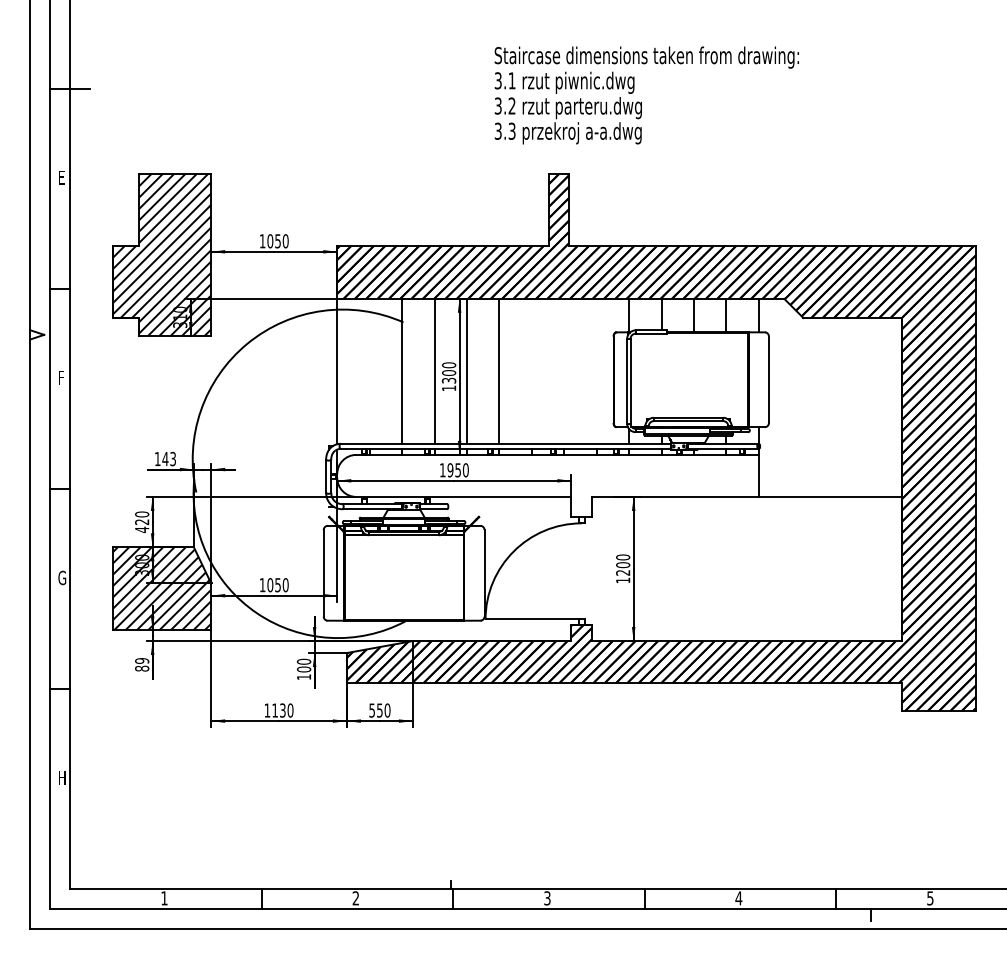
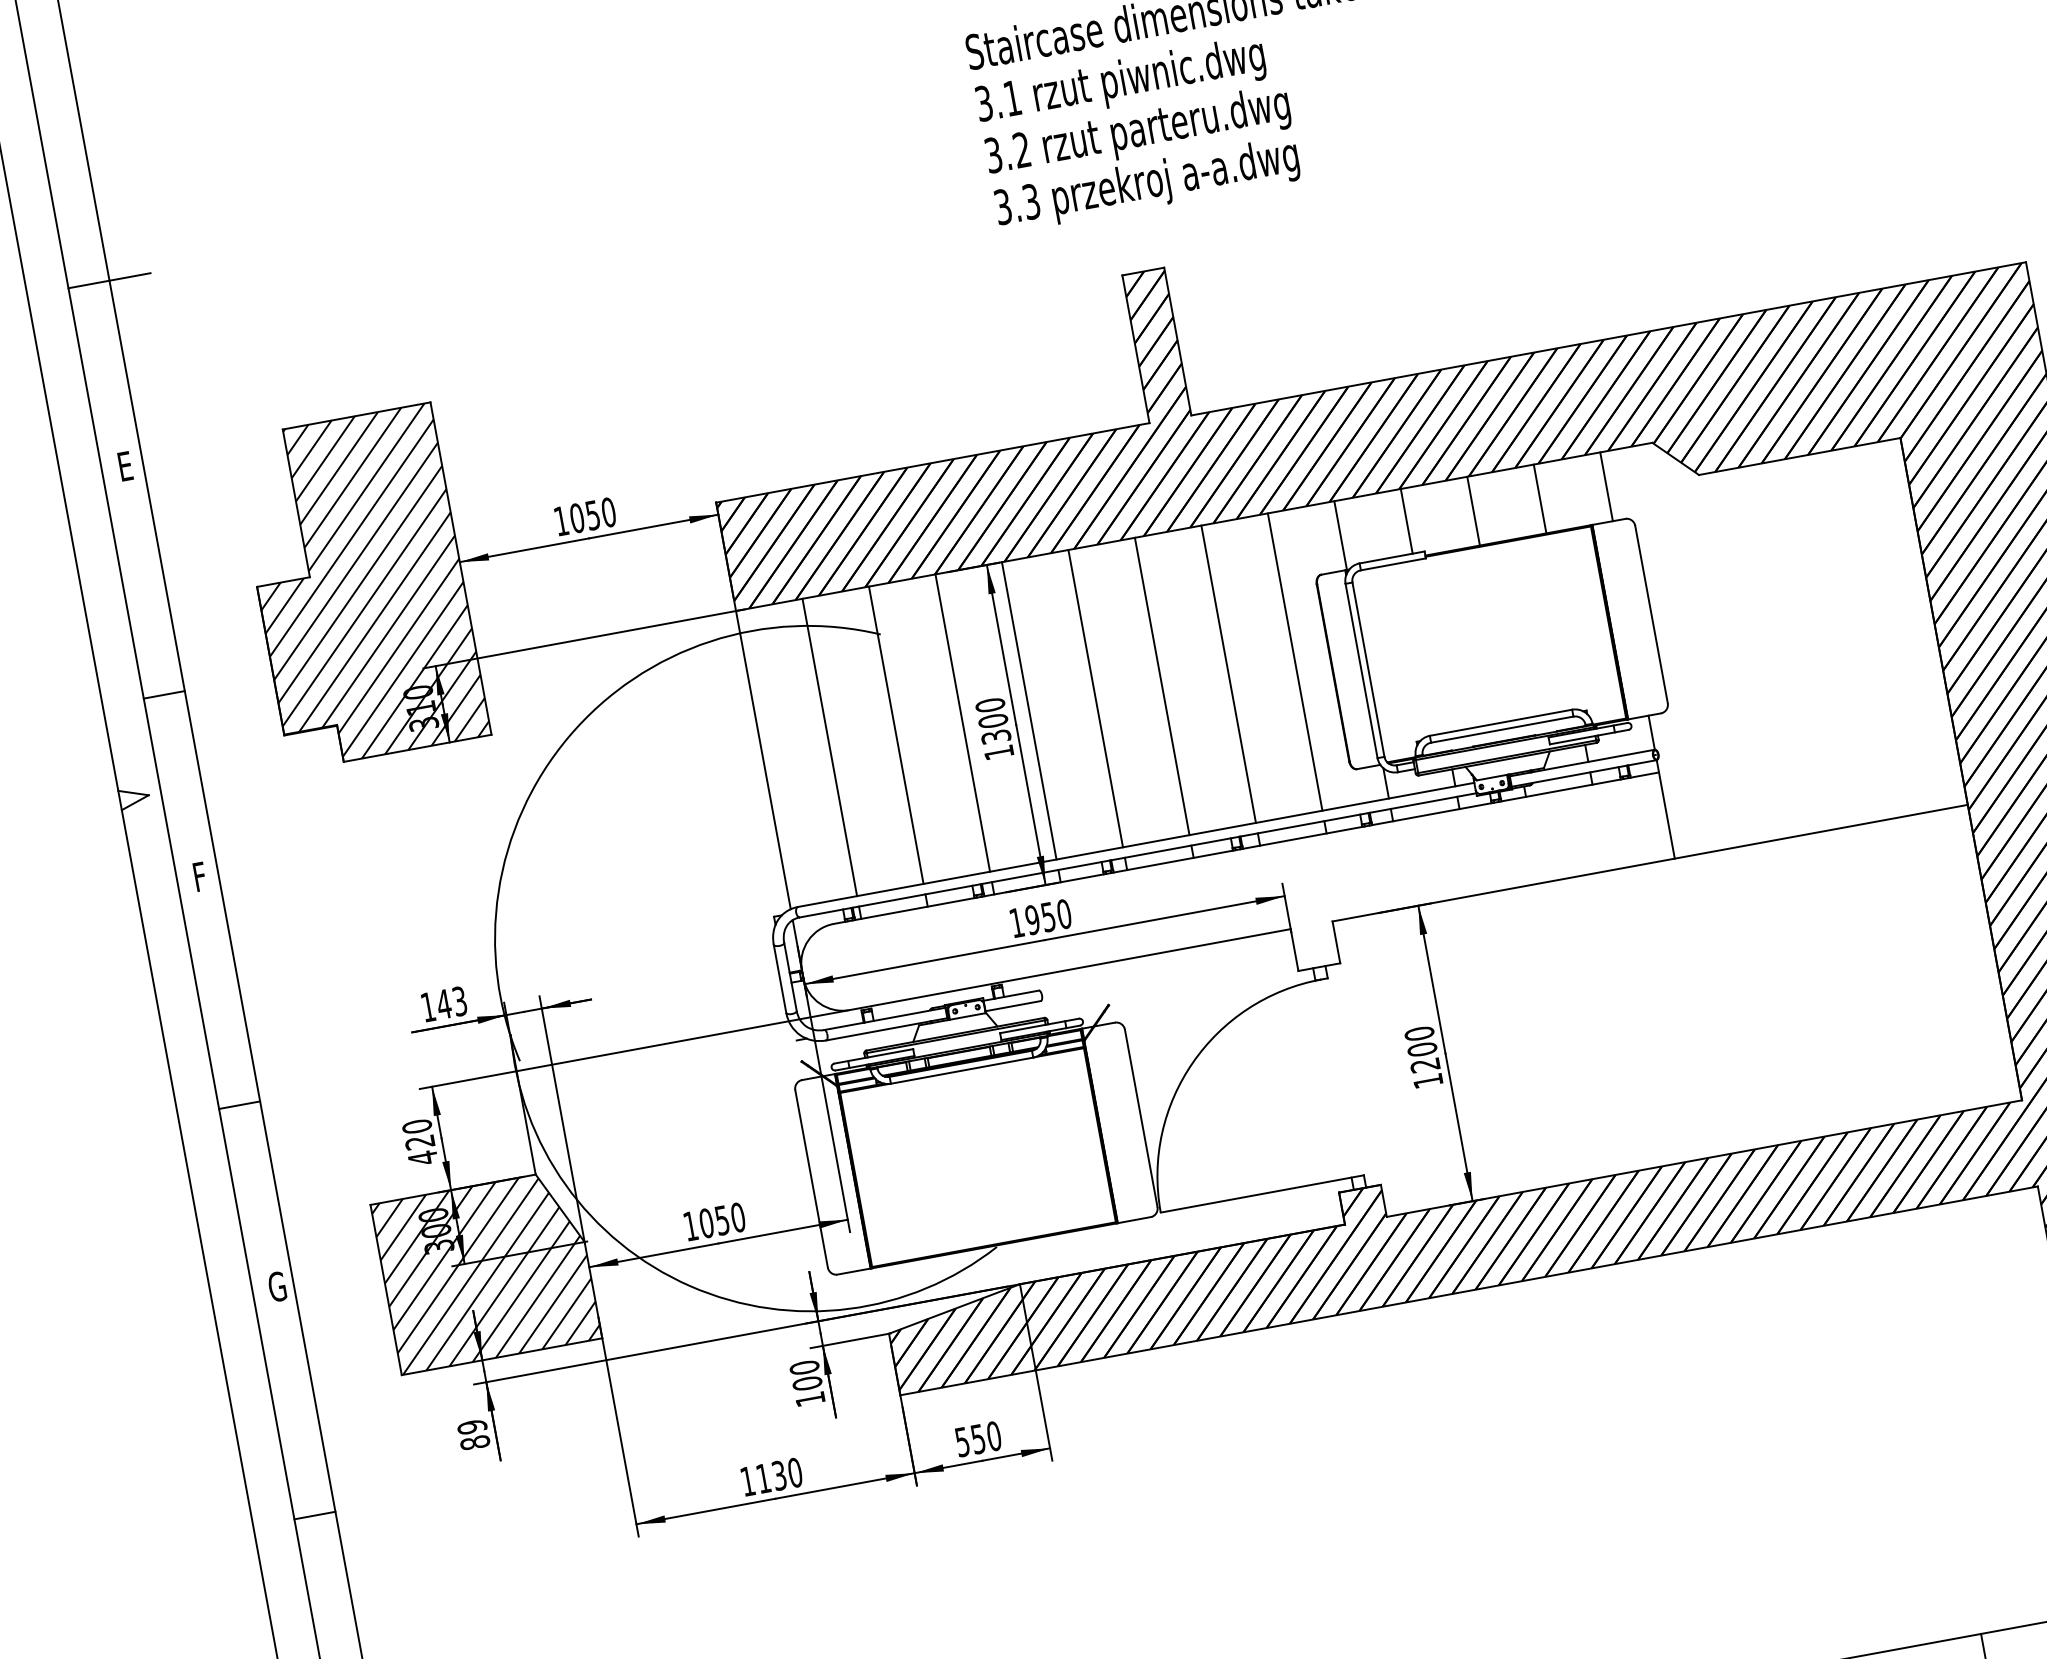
line: (369, 370) -> (829, 745), added
line: (531, 370) -> (1161, 684), added
line: (564, 370) -> (1228, 672), added
line: (596, 370) -> (1294, 660), added

